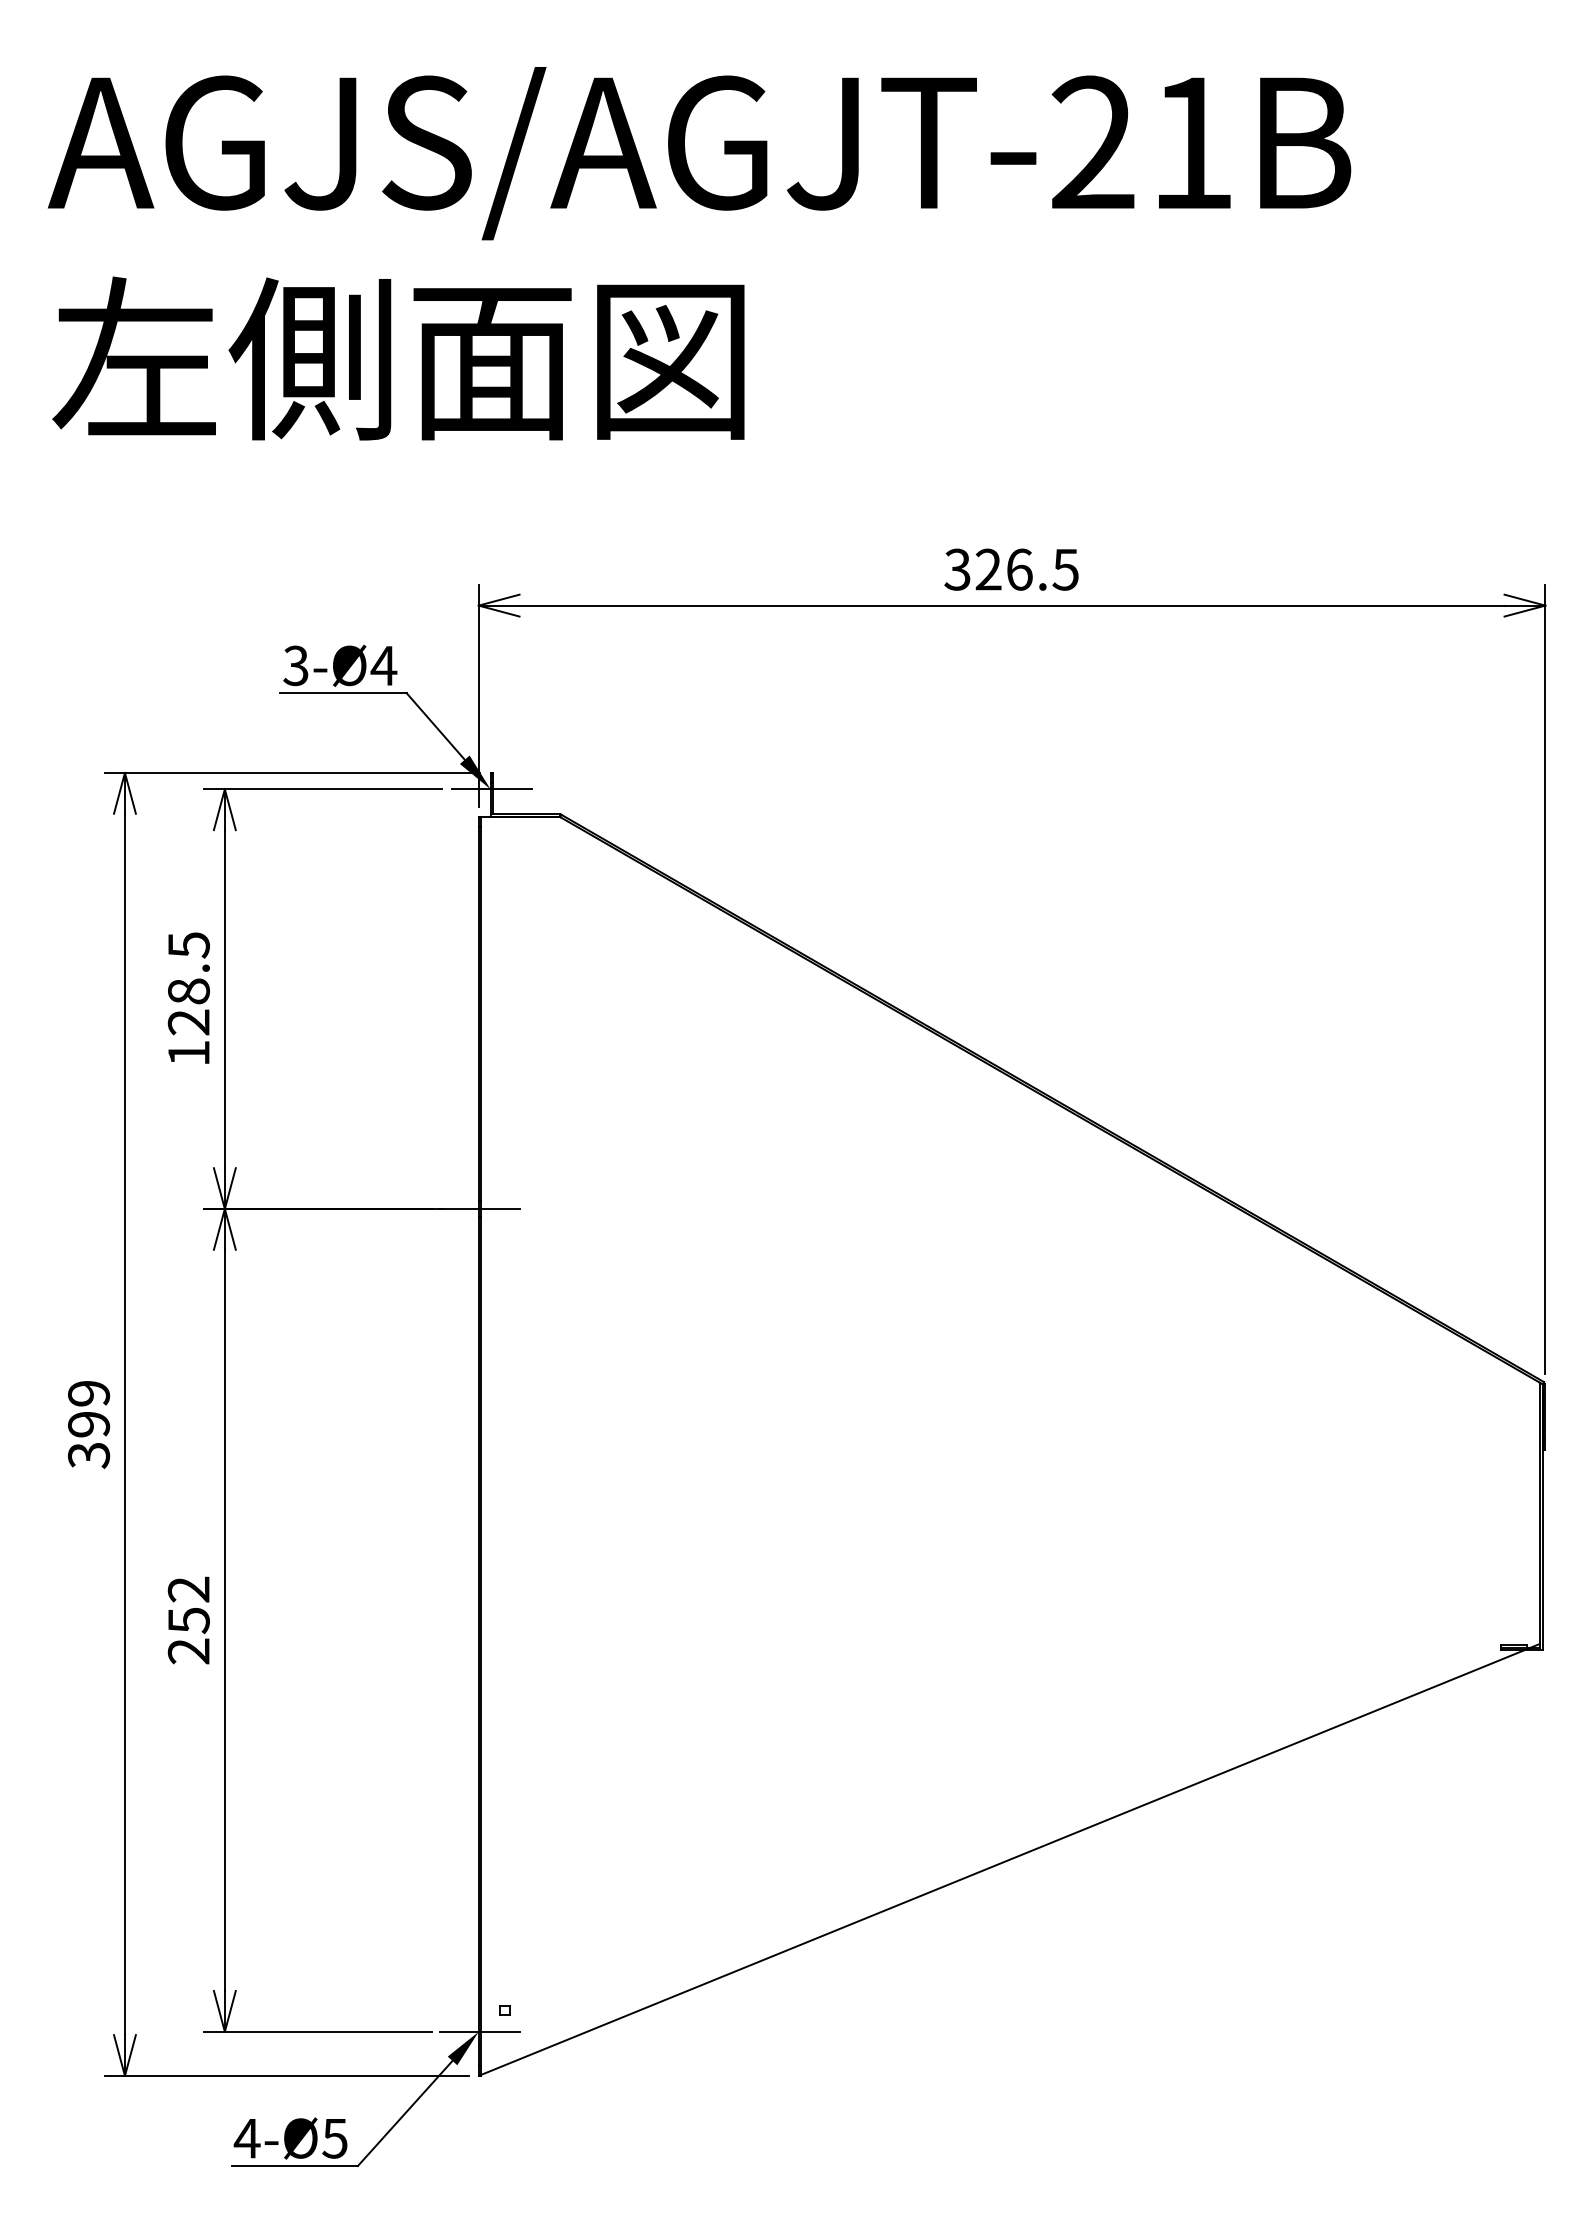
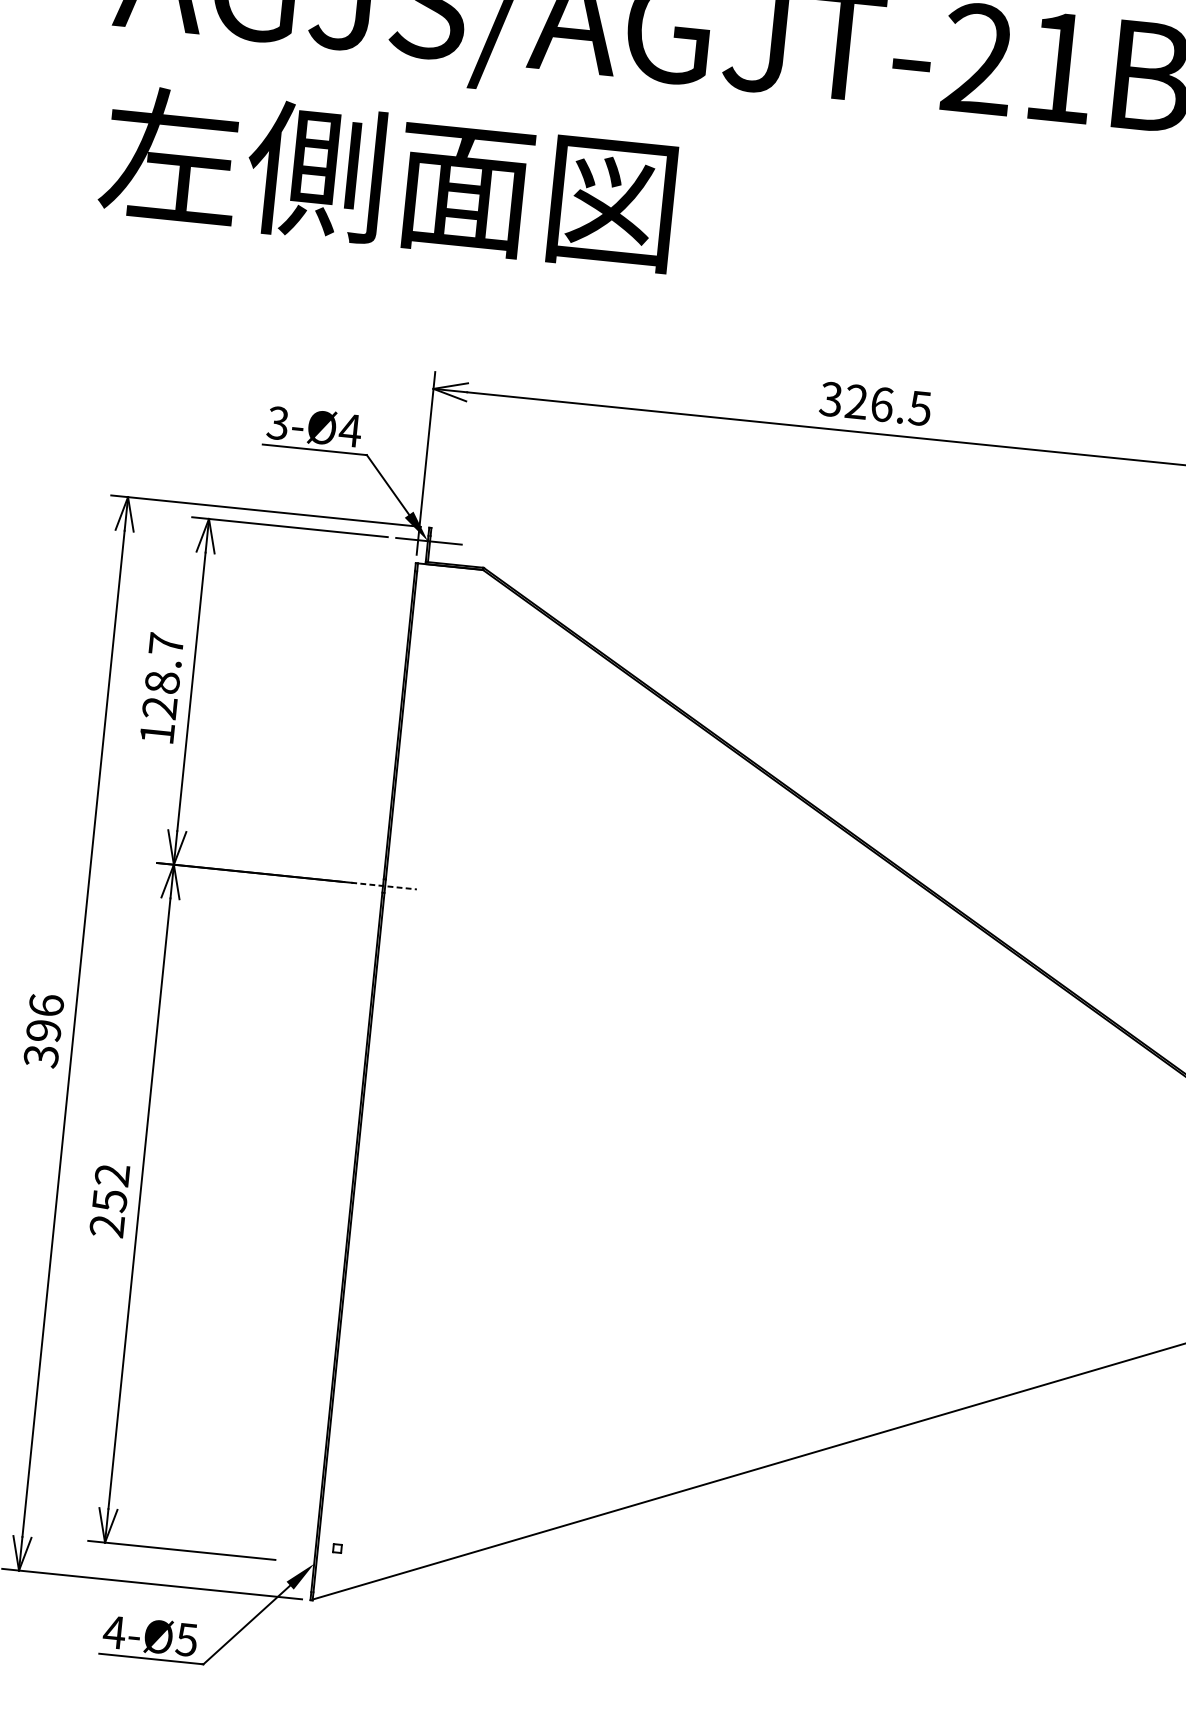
text: (188, 945) -> (165, 644), 128.5 -> 128.7
line: (480, 1208) -> (384, 885), solid -> dashed
text: (89, 1393) -> (46, 1005), 399 -> 396
line: (479, 2031) -> (314, 1563), removed

